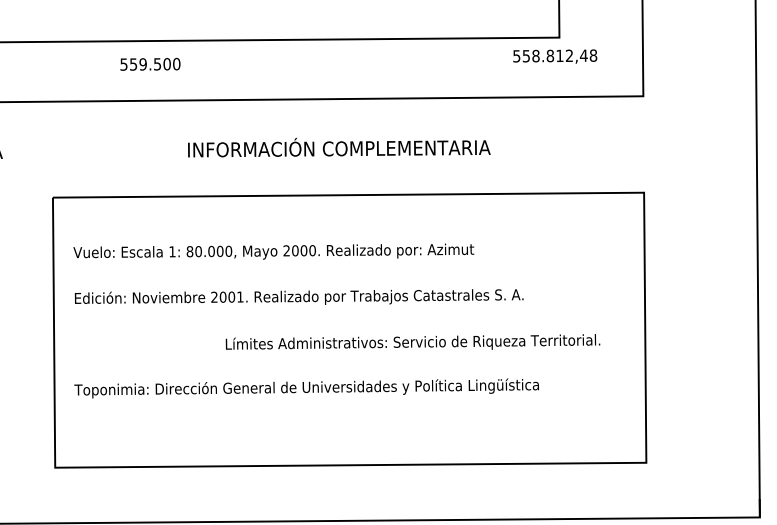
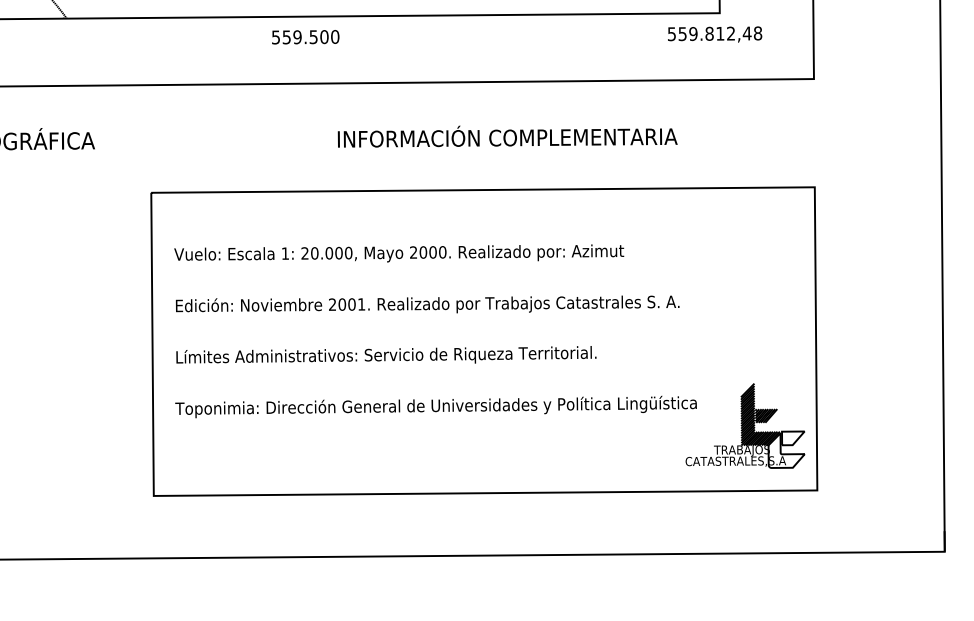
text: (536, 55) -> (693, 33), 558.812,48 -> 559.812,48
text: (150, 64) -> (305, 37), moved
text: (339, 147) -> (507, 136), moved
text: (189, 251) -> (304, 253), 80.000, -> 20.000,
text: (413, 341) -> (386, 354), moved
part: (582, 404) -> (745, 425), added

